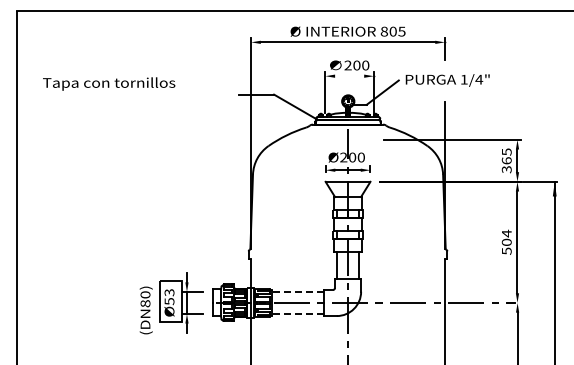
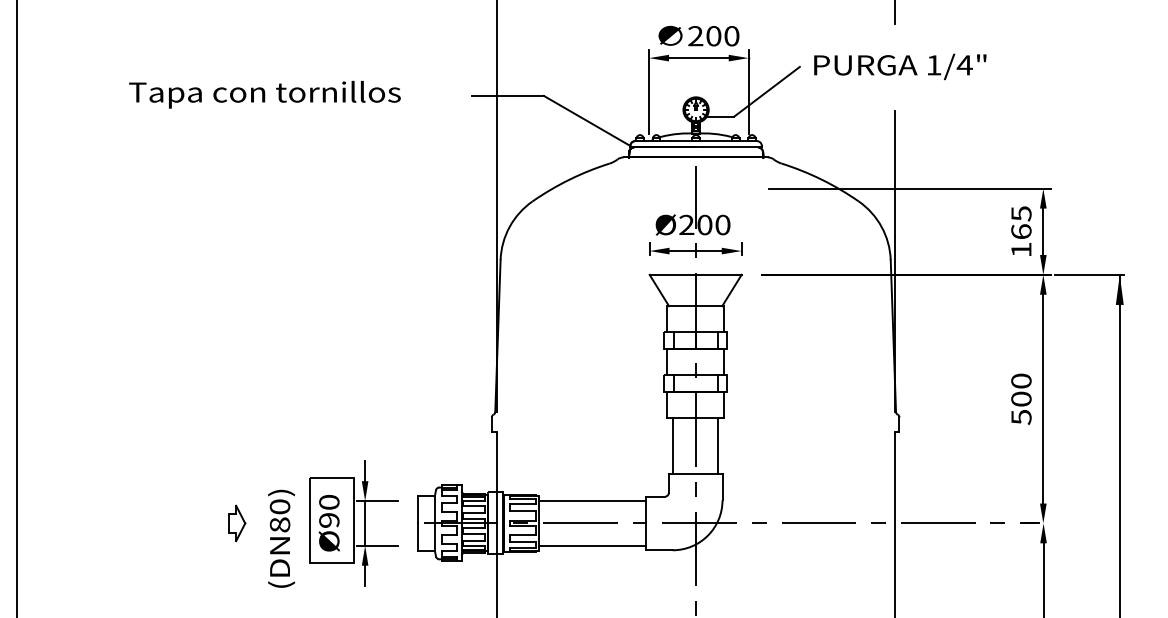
line: (349, 76) -> (698, 58), added
text: (109, 83) -> (265, 93), moved
text: (506, 169) -> (1020, 249), 365 -> 165
text: (506, 233) -> (1020, 380), 504 -> 500
line: (297, 292) -> (591, 501), dashed -> solid
text: (169, 297) -> (329, 512), Ø53 -> Ø90
part: (124, 302) -> (236, 522), added
line: (297, 313) -> (591, 545), dashed -> solid

